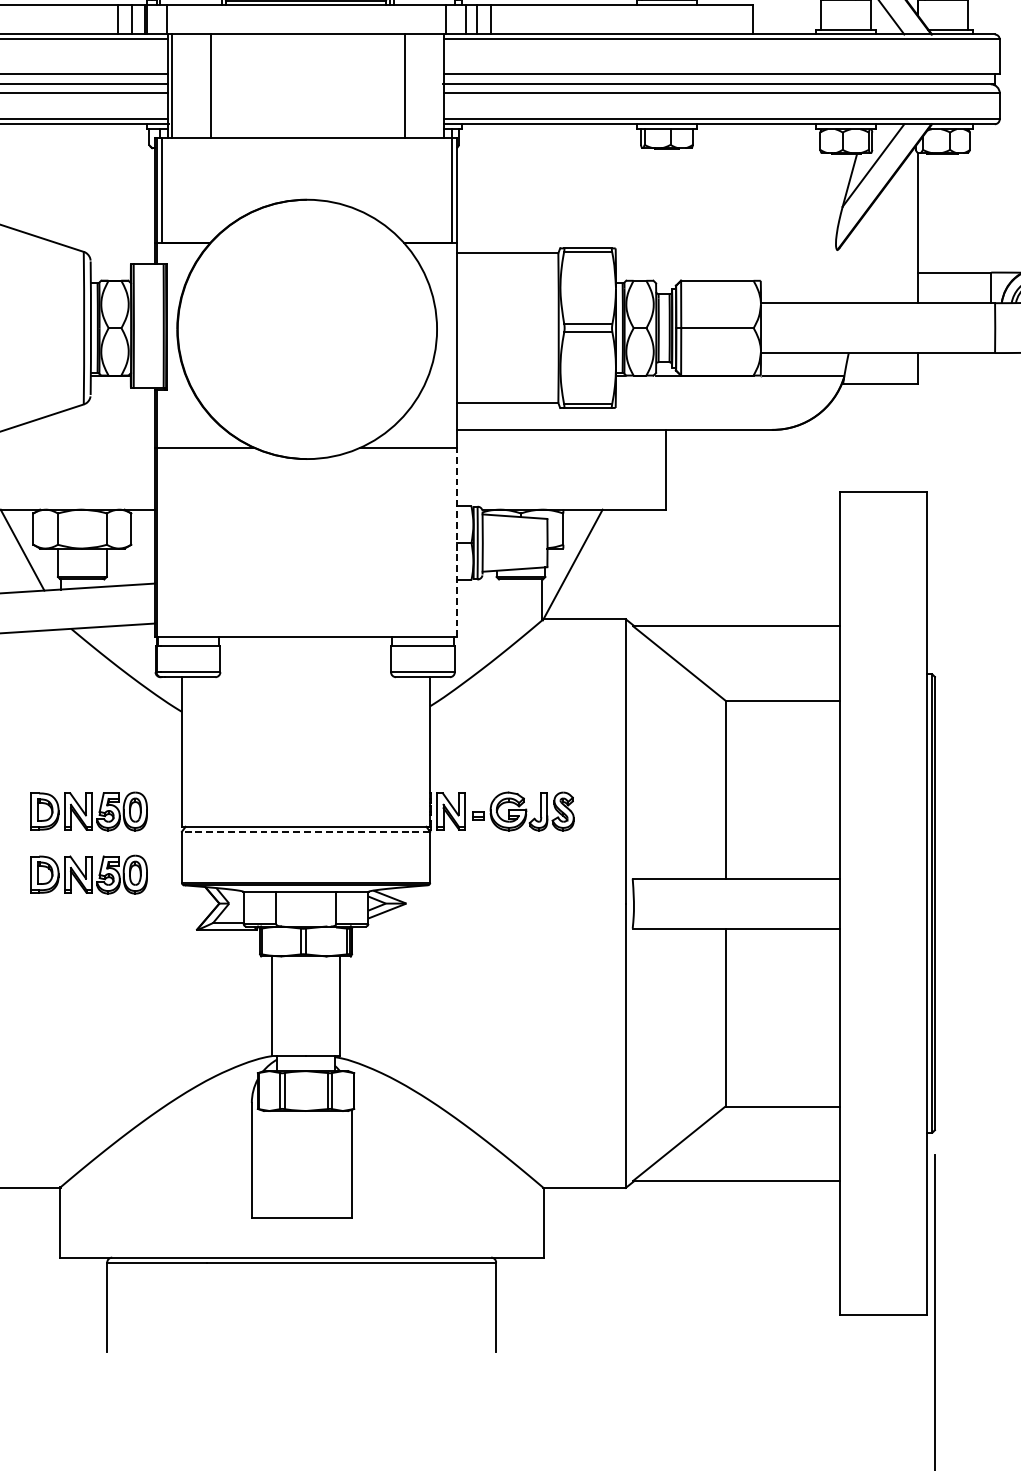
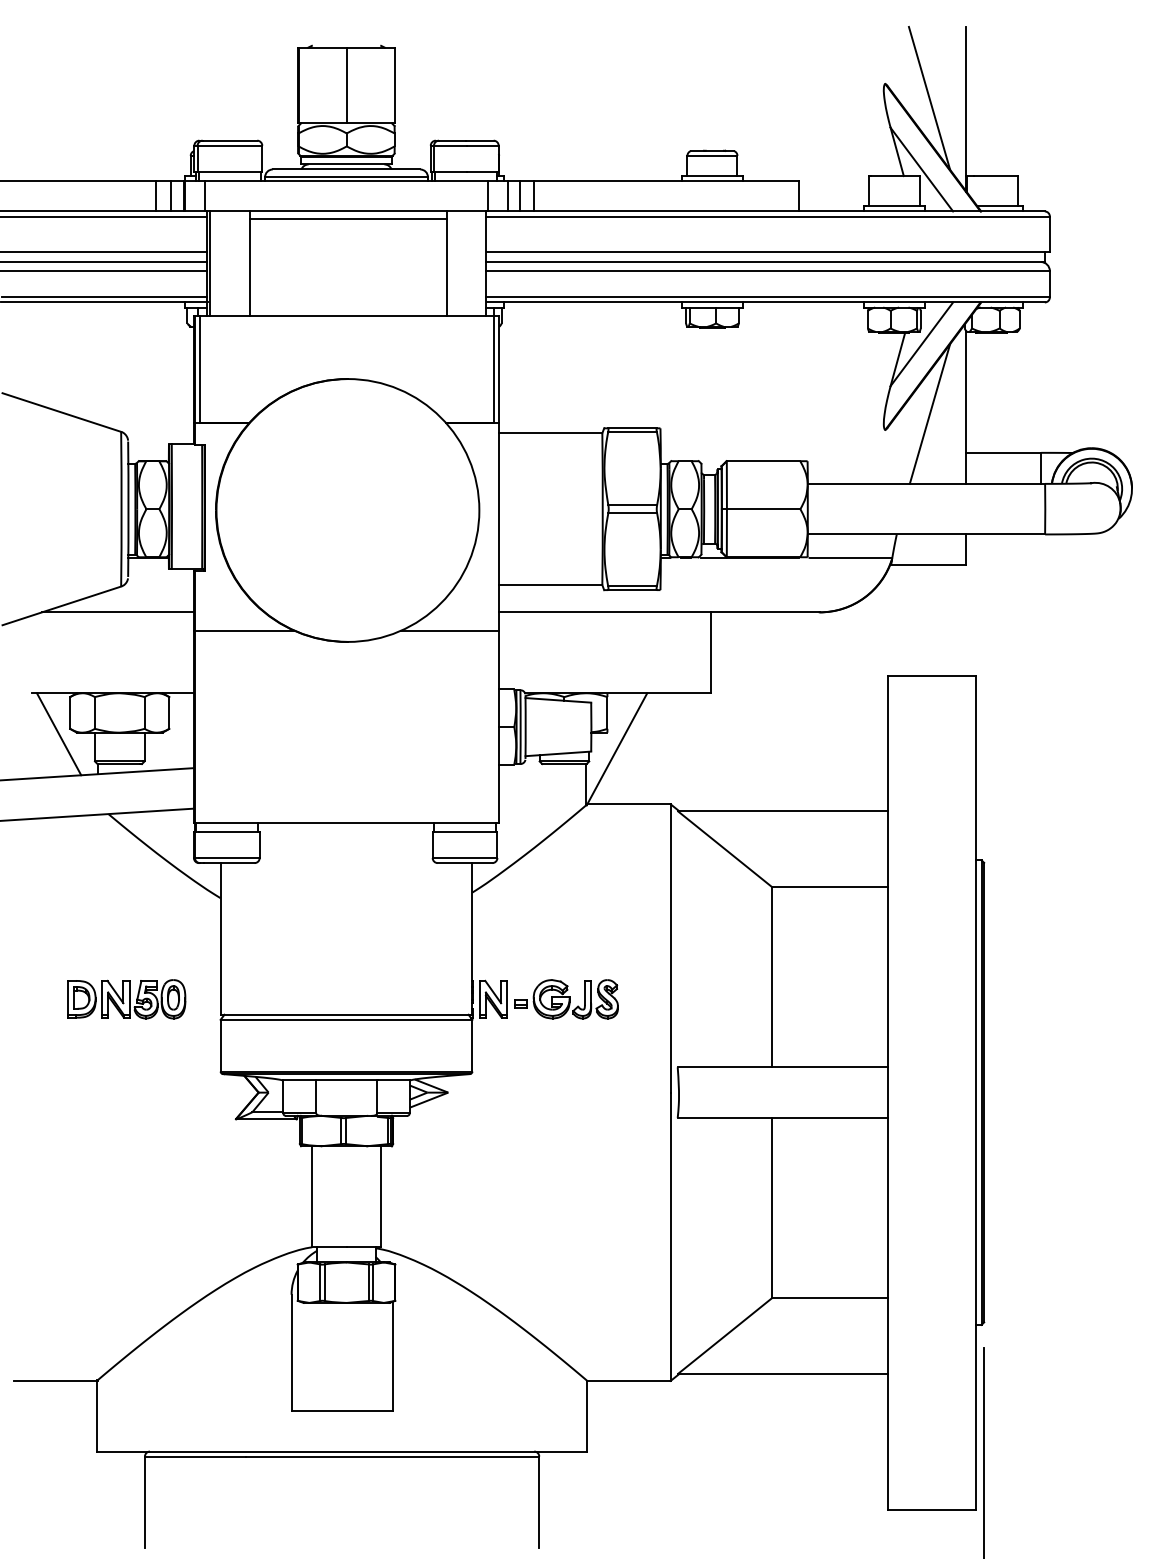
line: (307, 42) -> (347, 219), added
line: (881, 233) -> (929, 413), added
line: (80, 430) -> (117, 612), added
line: (456, 542) -> (499, 726), dashed -> solid
line: (306, 831) -> (346, 1019), dashed -> solid
part: (89, 874) -> (126, 1063), removed

